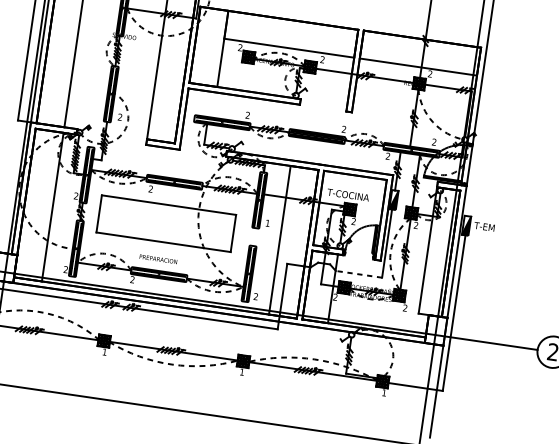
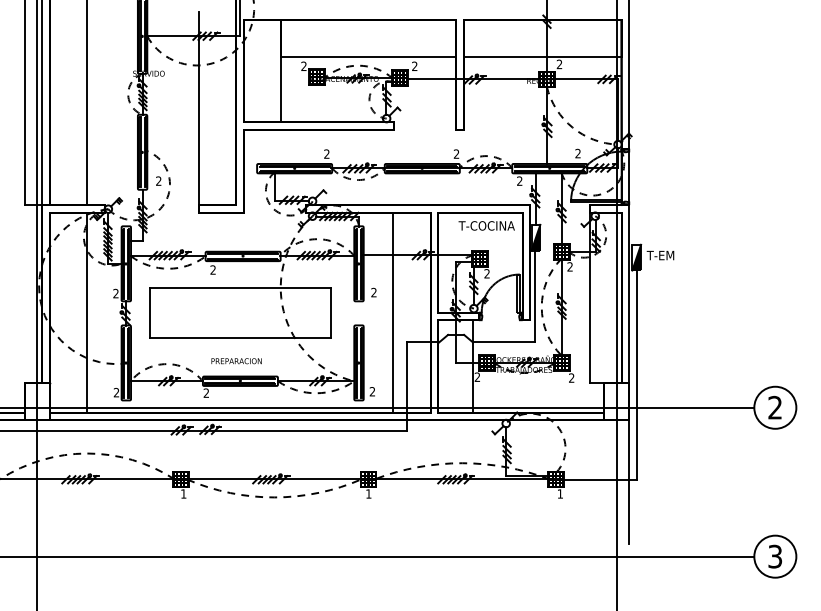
text: (348, 194) -> (486, 225), moved
text: (267, 223) -> (373, 292), 1 -> 2
line: (358, 274) -> (503, 342), dashed -> solid

